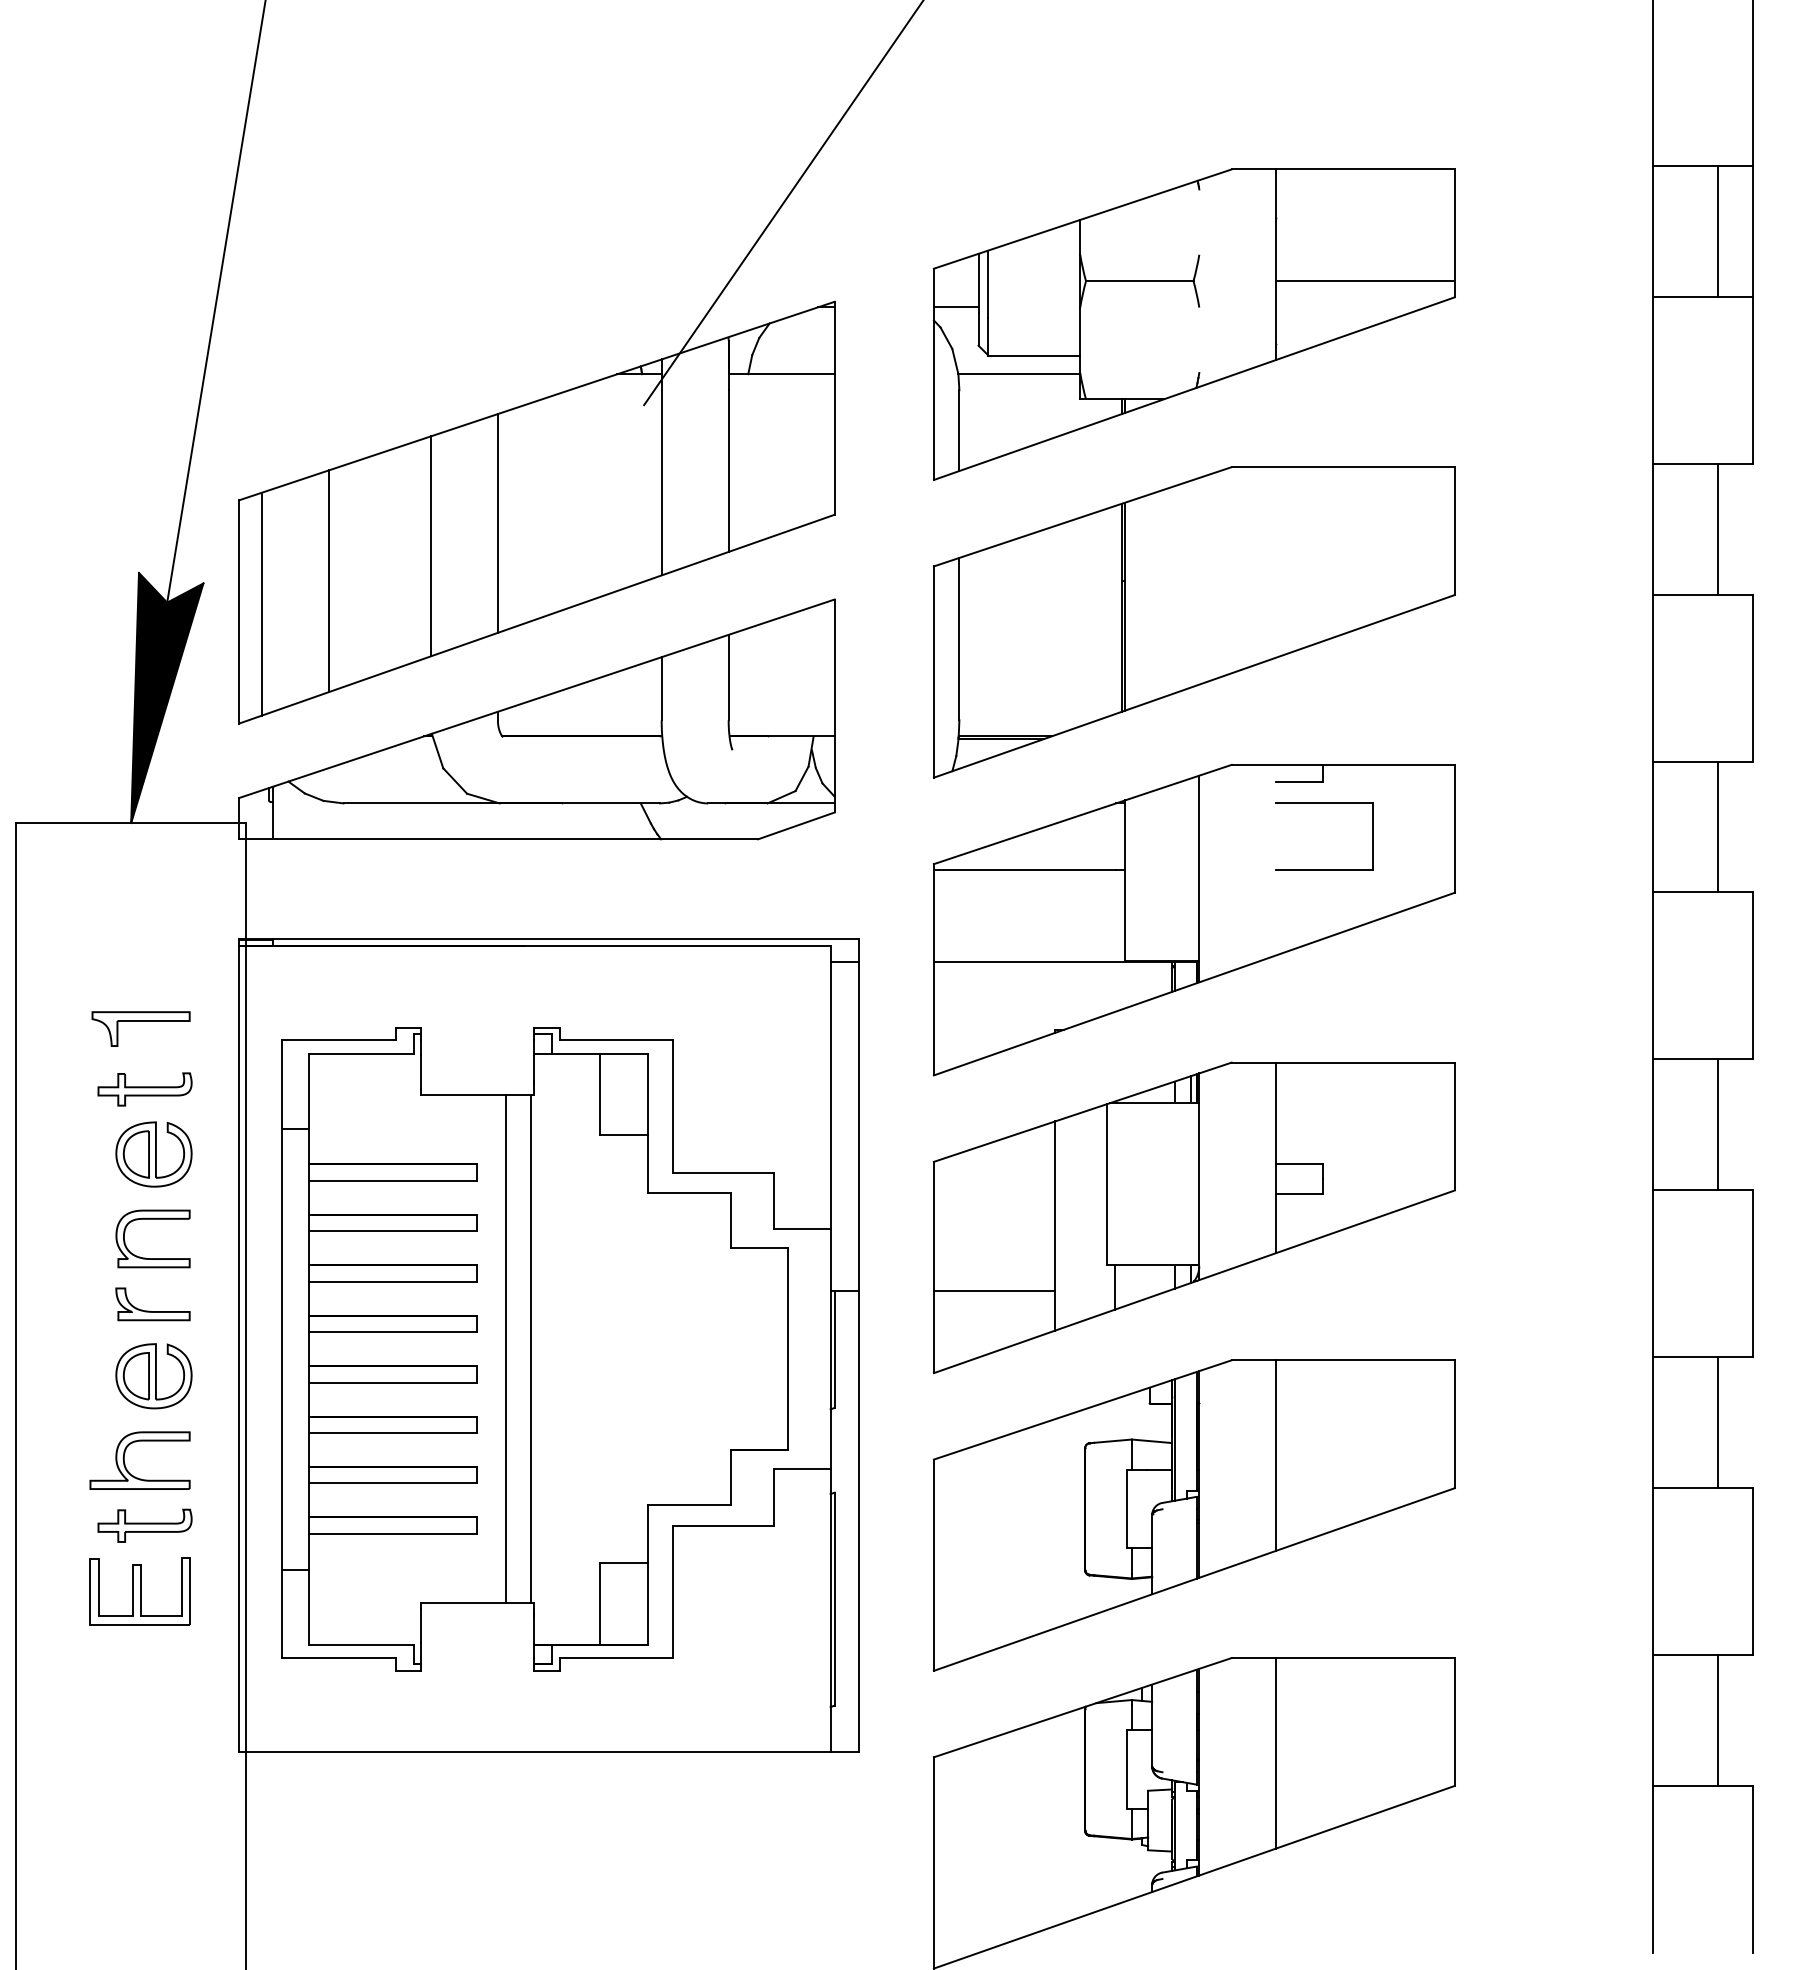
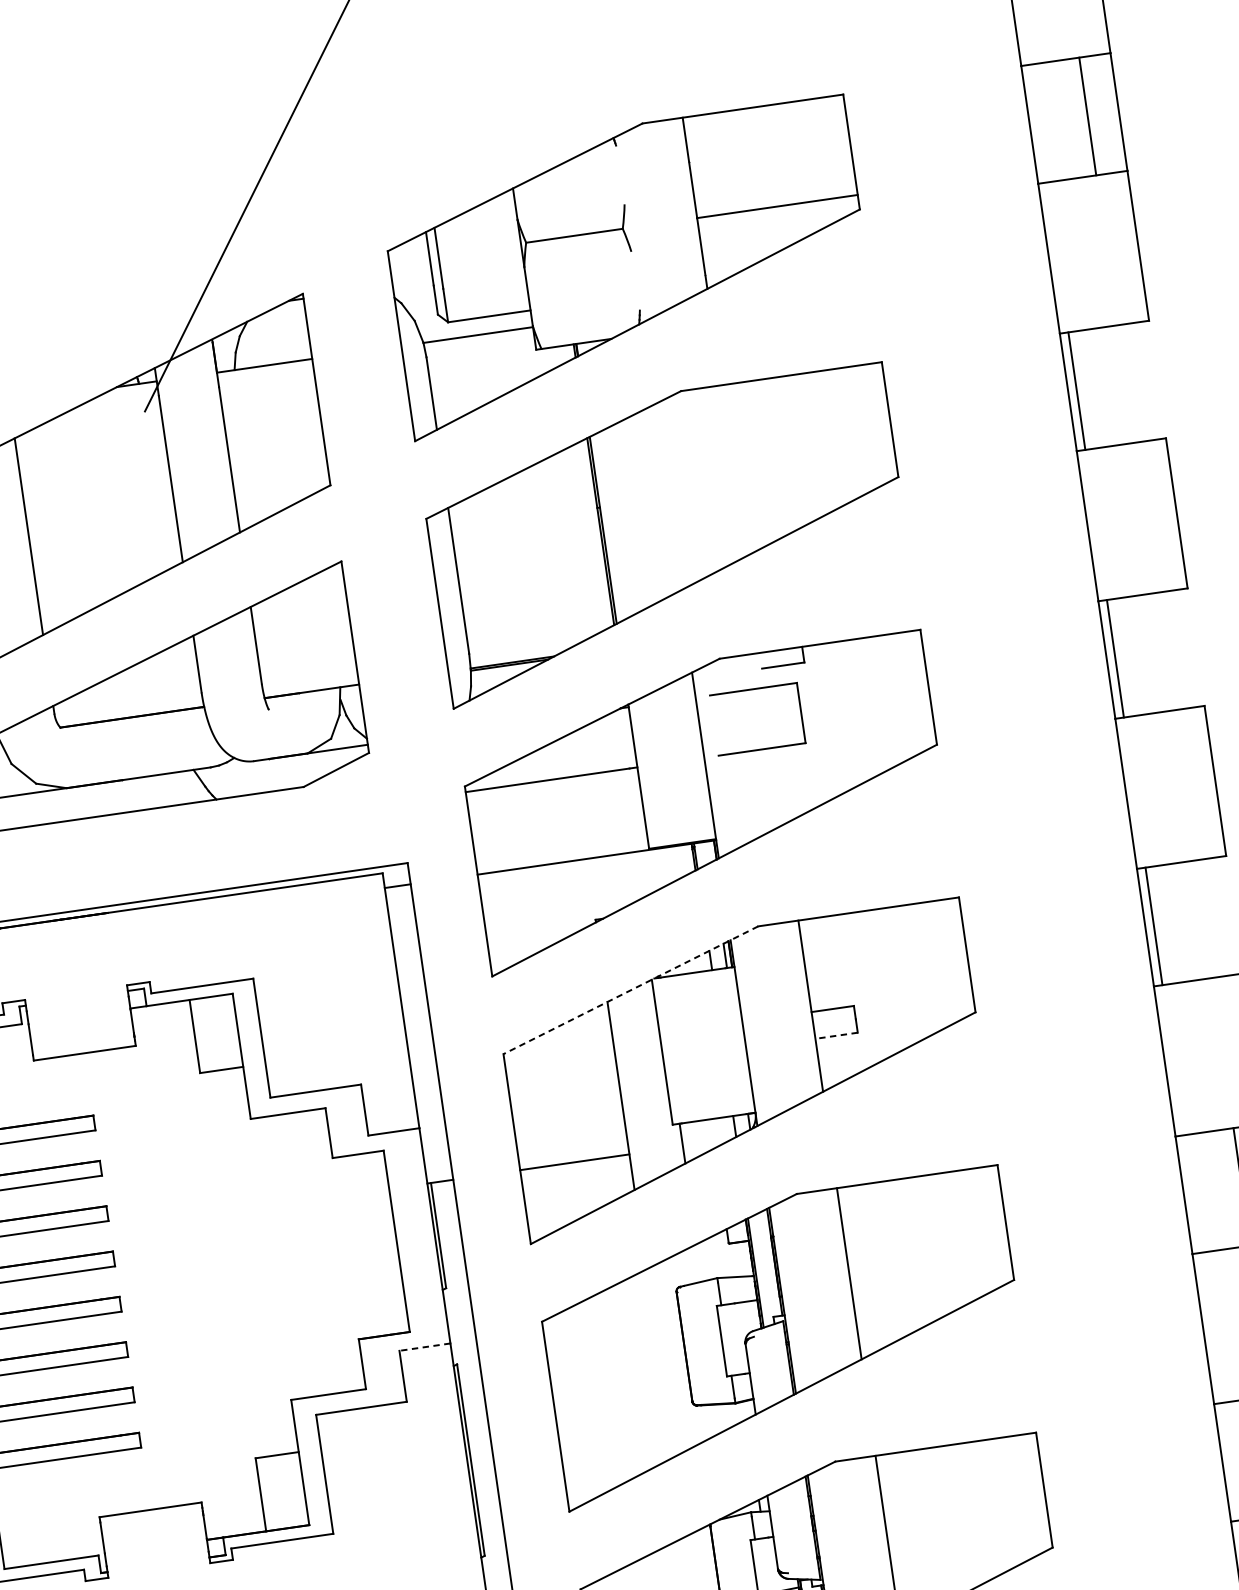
line: (955, 307) -> (412, 283), removed
line: (1717, 529) -> (1076, 391), moved
part: (1324, 803) -> (753, 689), moved
line: (1717, 826) -> (1115, 658), moved
line: (1082, 1112) -> (630, 990), solid -> dashed
line: (1717, 1124) -> (1153, 926), moved
line: (1299, 1194) -> (836, 1036), solid -> dashed
line: (505, 1349) -> (142, 1278), removed
line: (531, 1349) -> (166, 1274), removed
line: (801, 1468) -> (424, 1346), solid -> dashed

